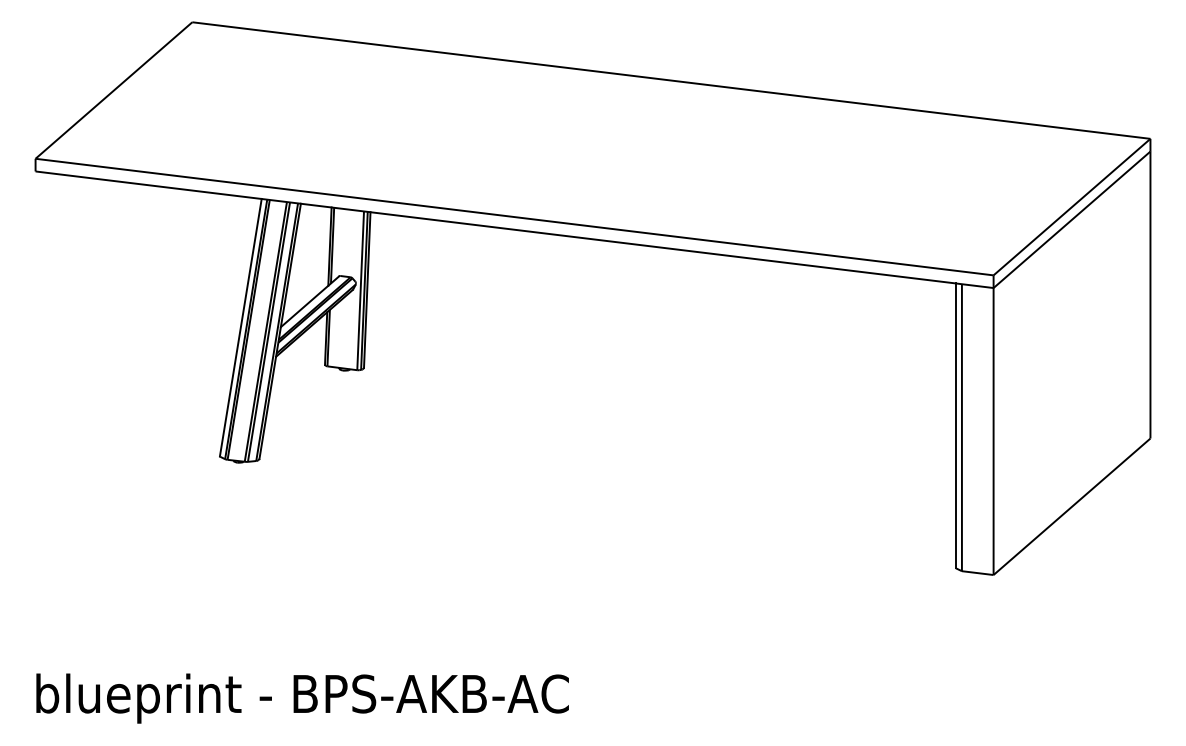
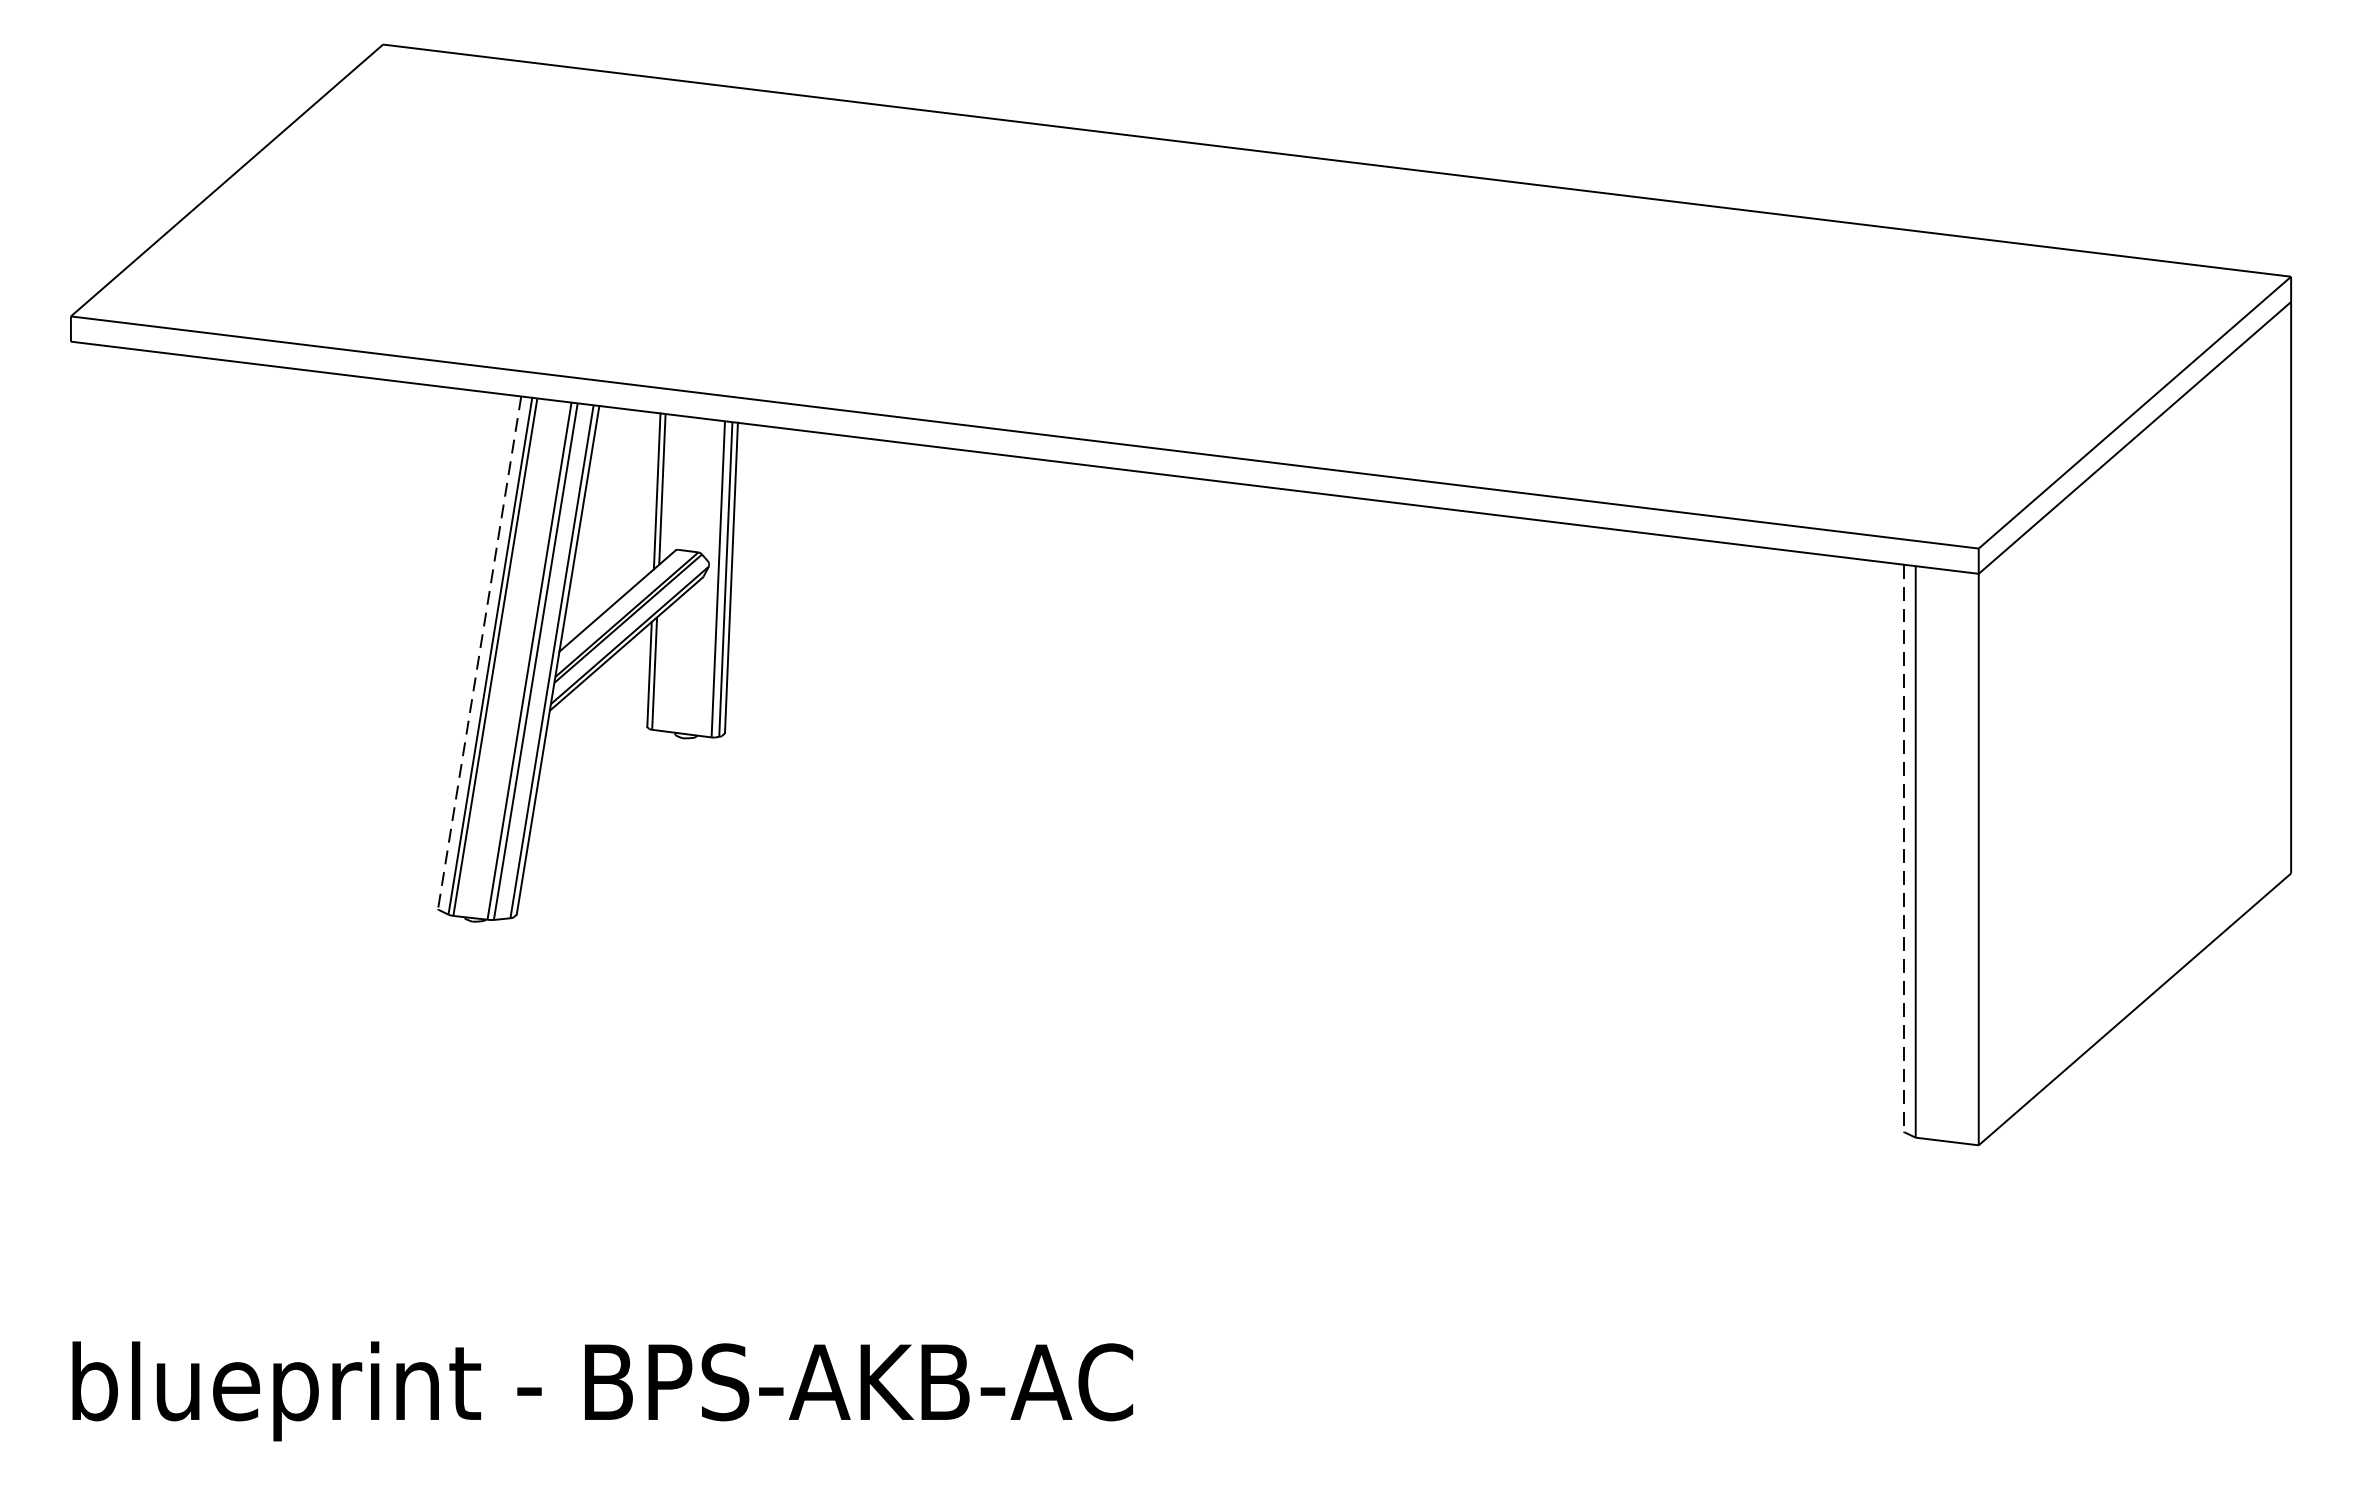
line: (240, 328) -> (479, 654), solid -> dashed
line: (955, 426) -> (1902, 849), solid -> dashed

